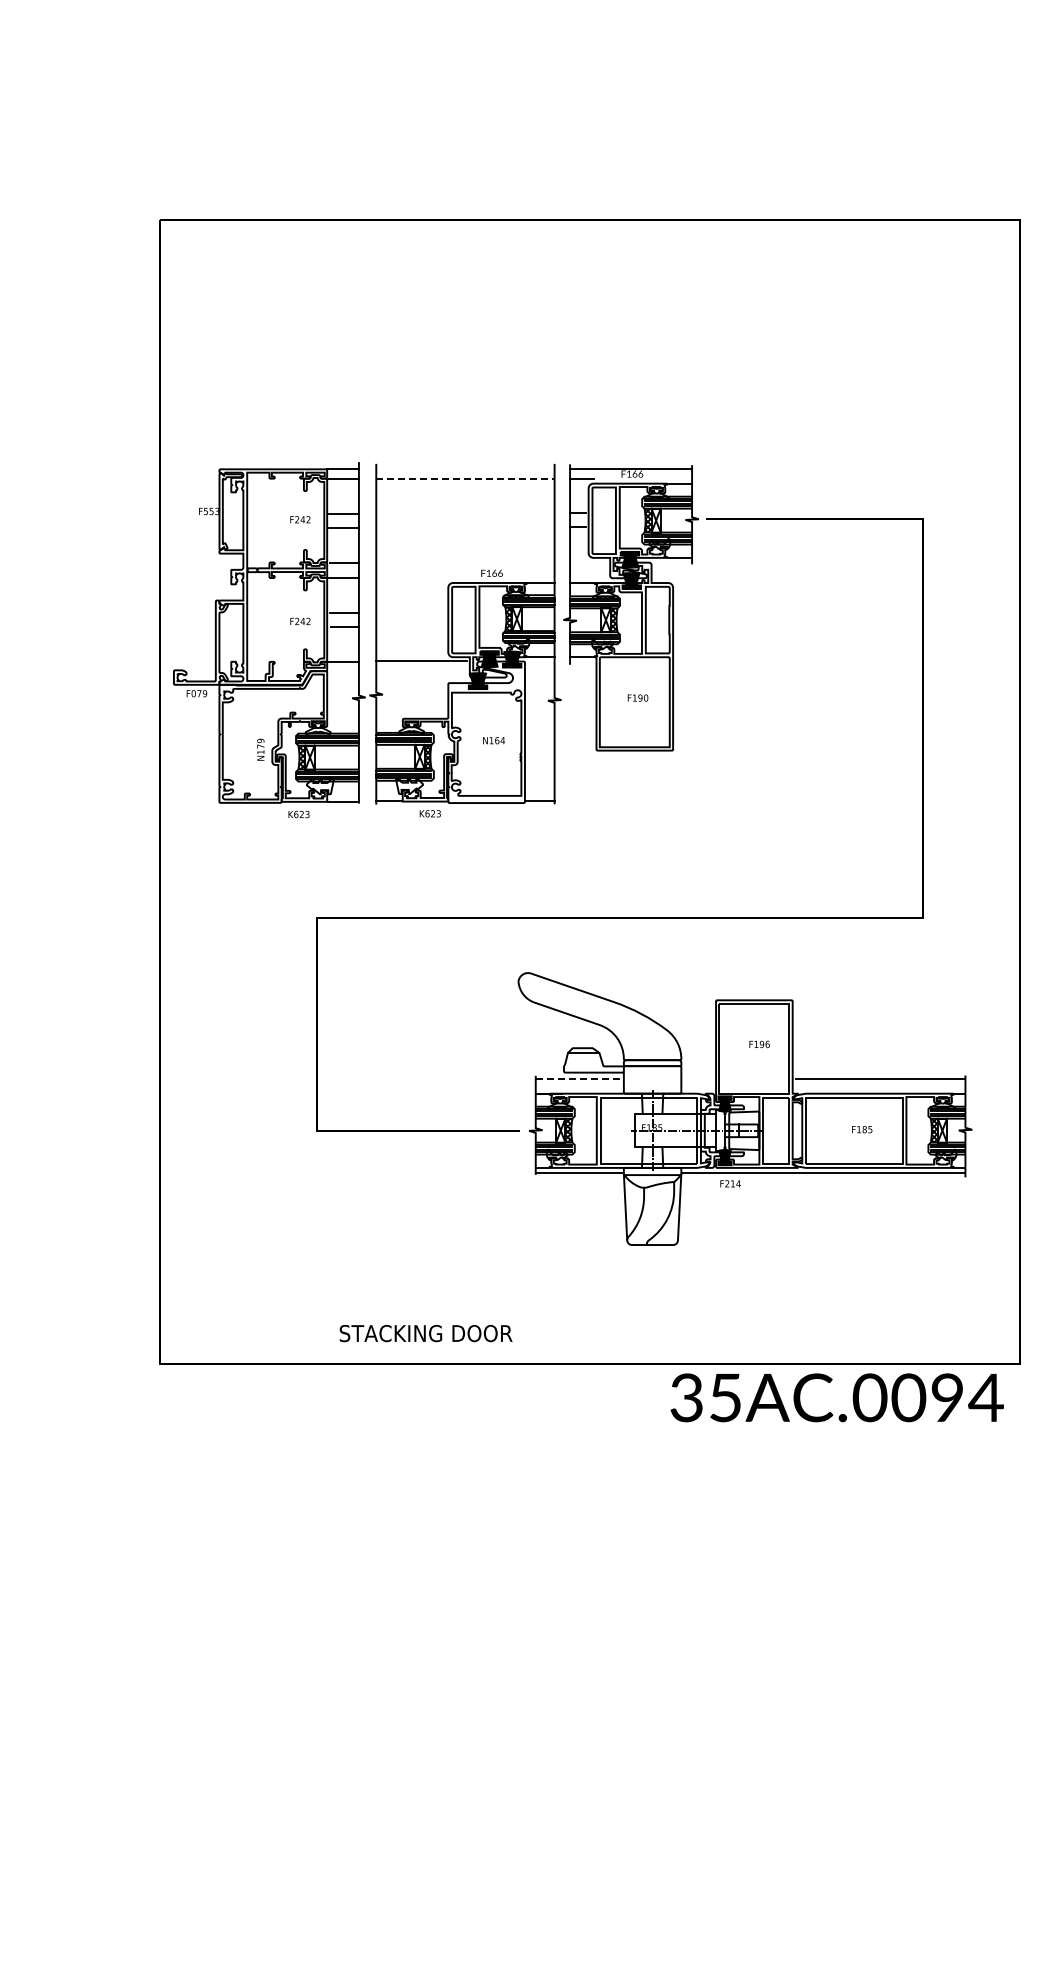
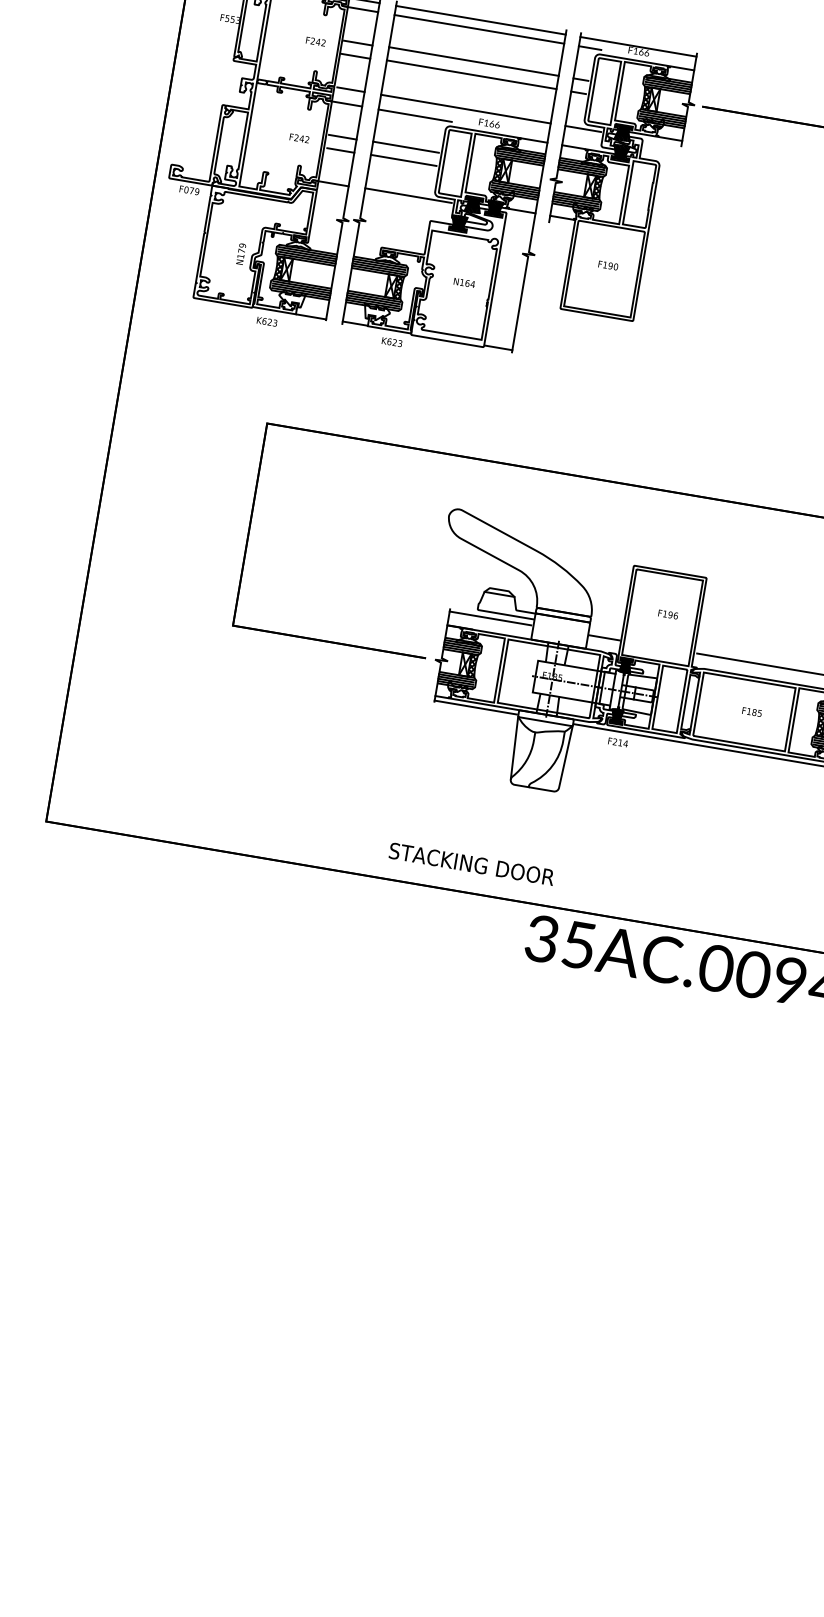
line: (465, 469) -> (480, 20), added
line: (465, 478) -> (479, 29), dashed -> solid
line: (465, 512) -> (474, 61), added
line: (465, 526) -> (471, 74), added
line: (465, 562) -> (466, 108), added
line: (588, 562) -> (583, 128), added
line: (414, 578) -> (414, 115), added
line: (410, 612) -> (405, 147), added
line: (410, 625) -> (403, 159), added
line: (578, 1079) -> (490, 618), dashed -> solid
line: (698, 1079) -> (604, 638), added
text: (425, 1333) -> (471, 864), moved

